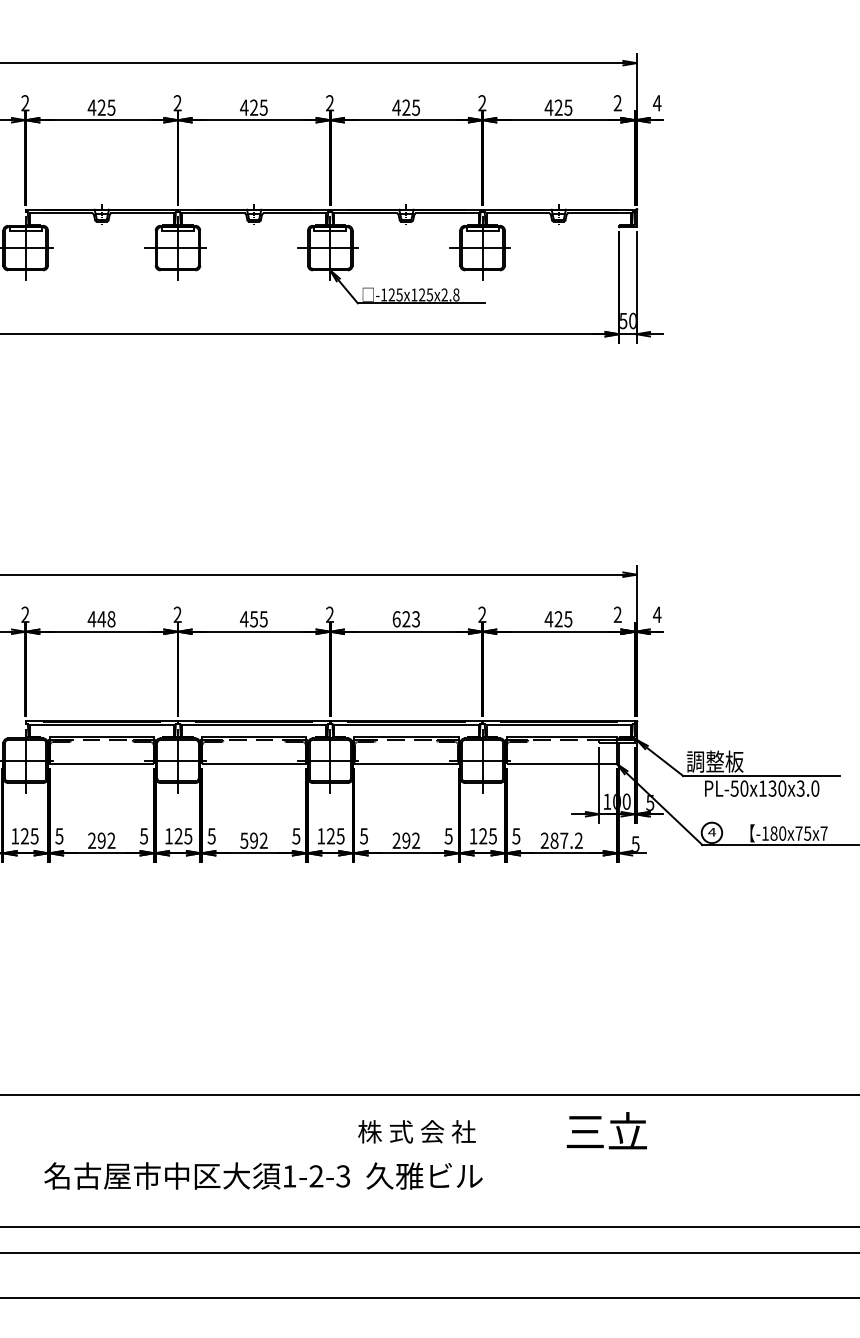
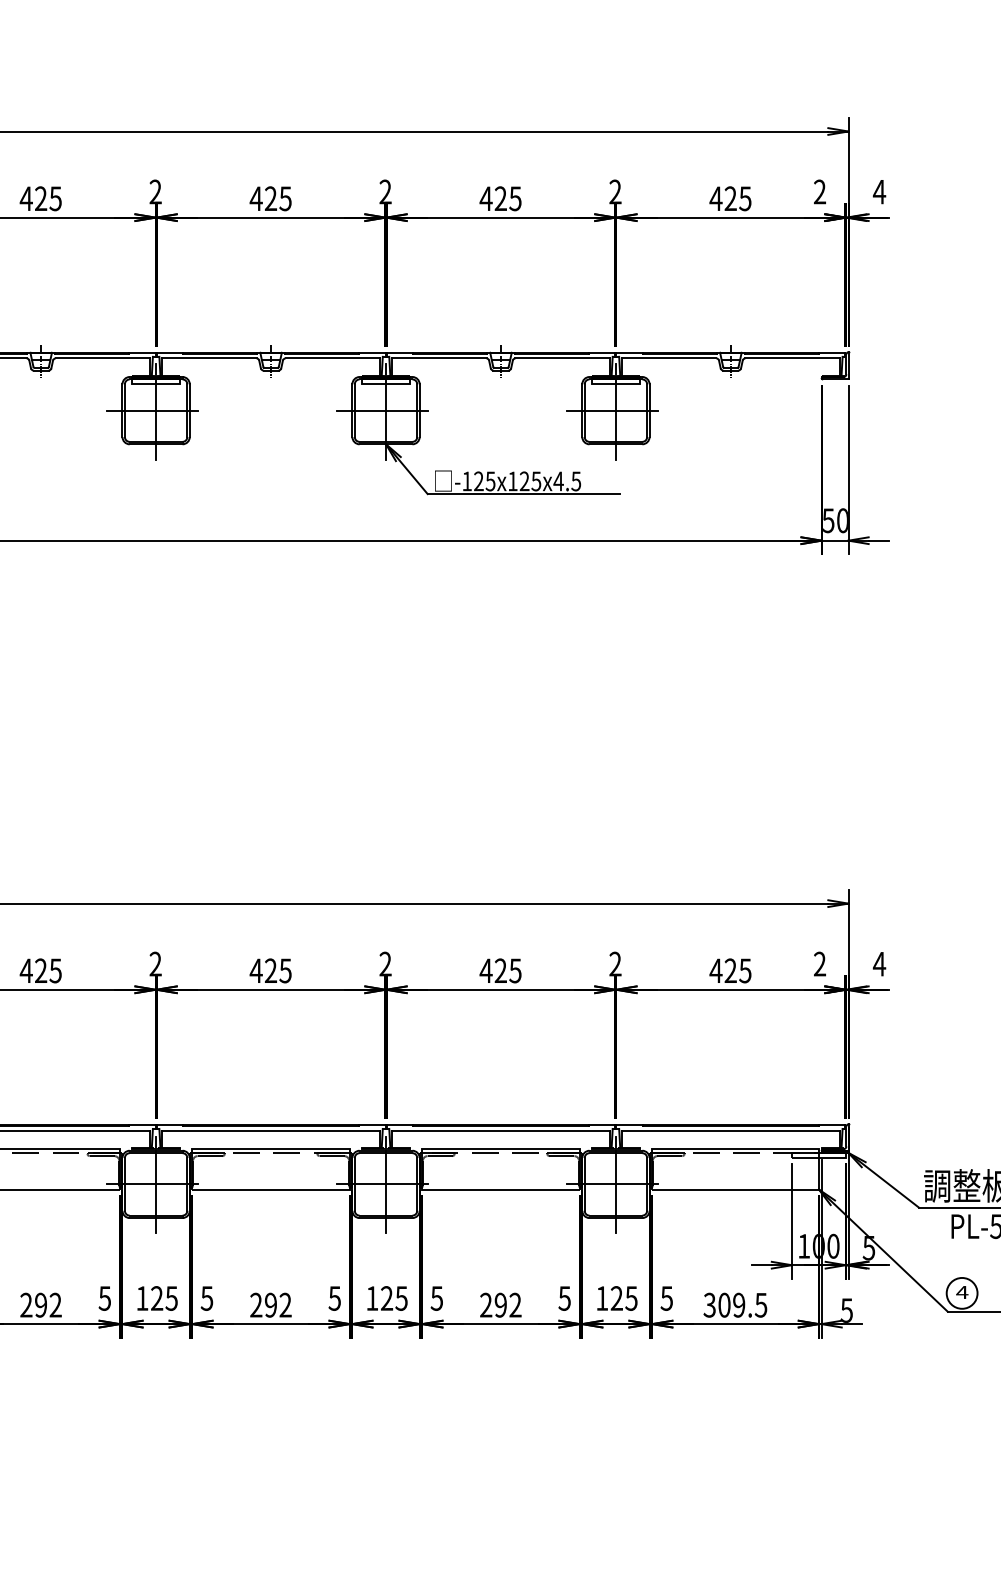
text: (450, 294) -> (567, 480), -125x125x2.8 -> -125x125x4.5
text: (106, 619) -> (48, 971), 448 -> 425
text: (254, 619) -> (271, 971), 455 -> 425
text: (405, 619) -> (499, 971), 623 -> 425
text: (244, 840) -> (256, 1304), 592 -> 292
text: (561, 840) -> (735, 1304), 287.2 -> 309.5

